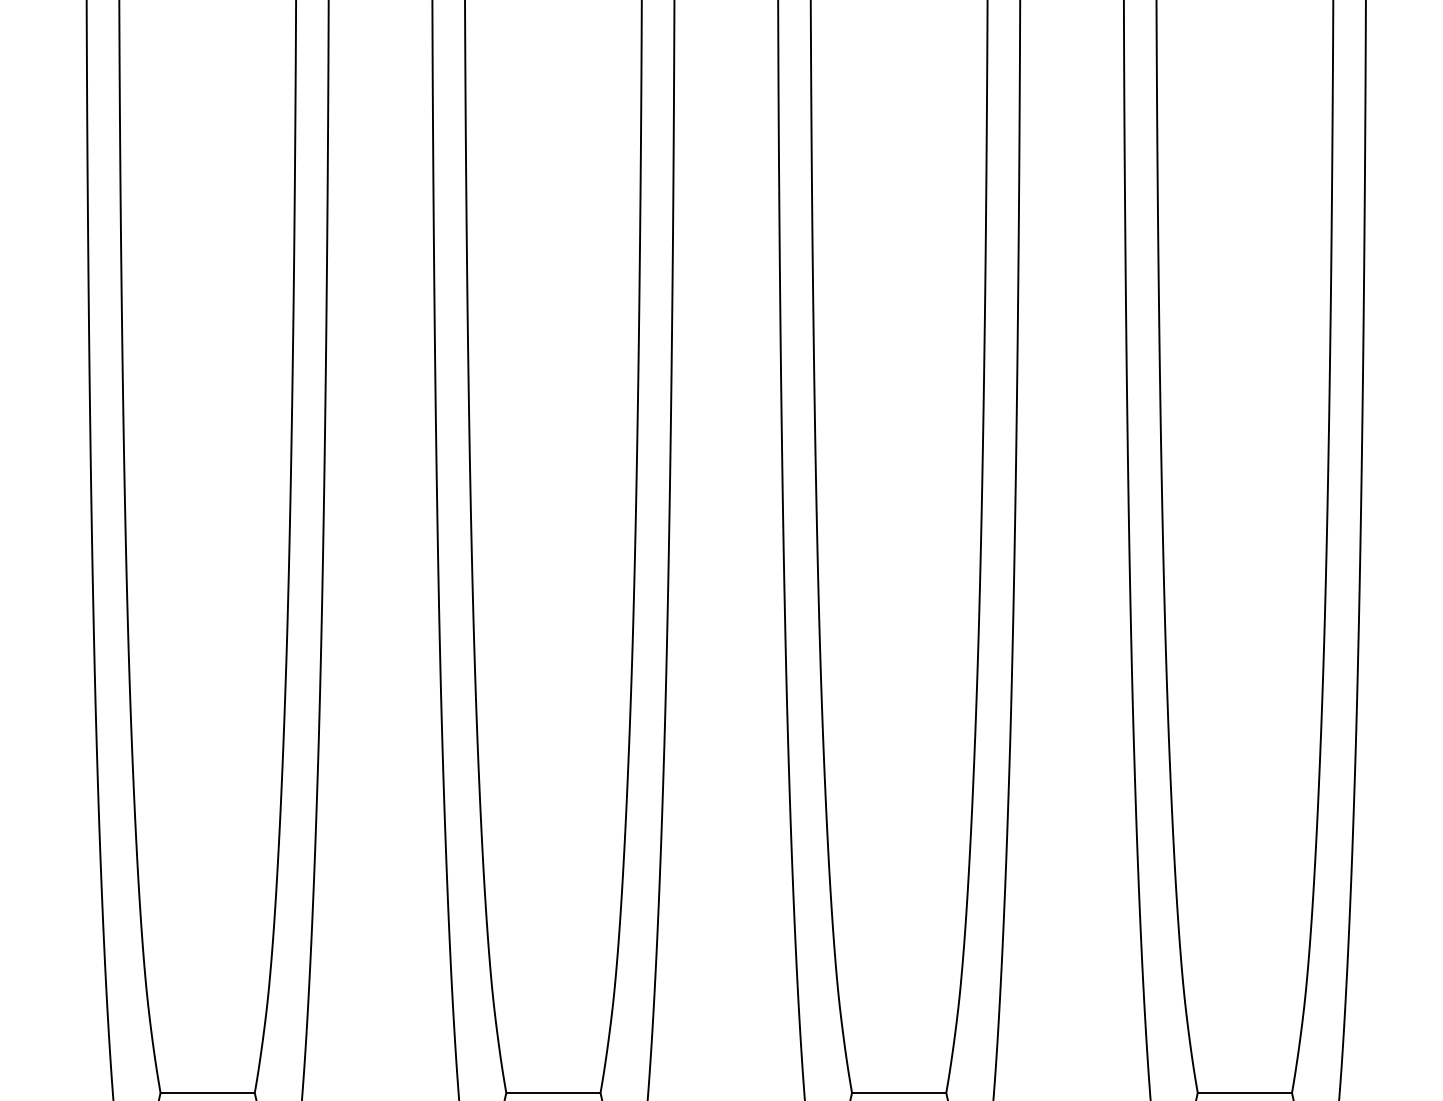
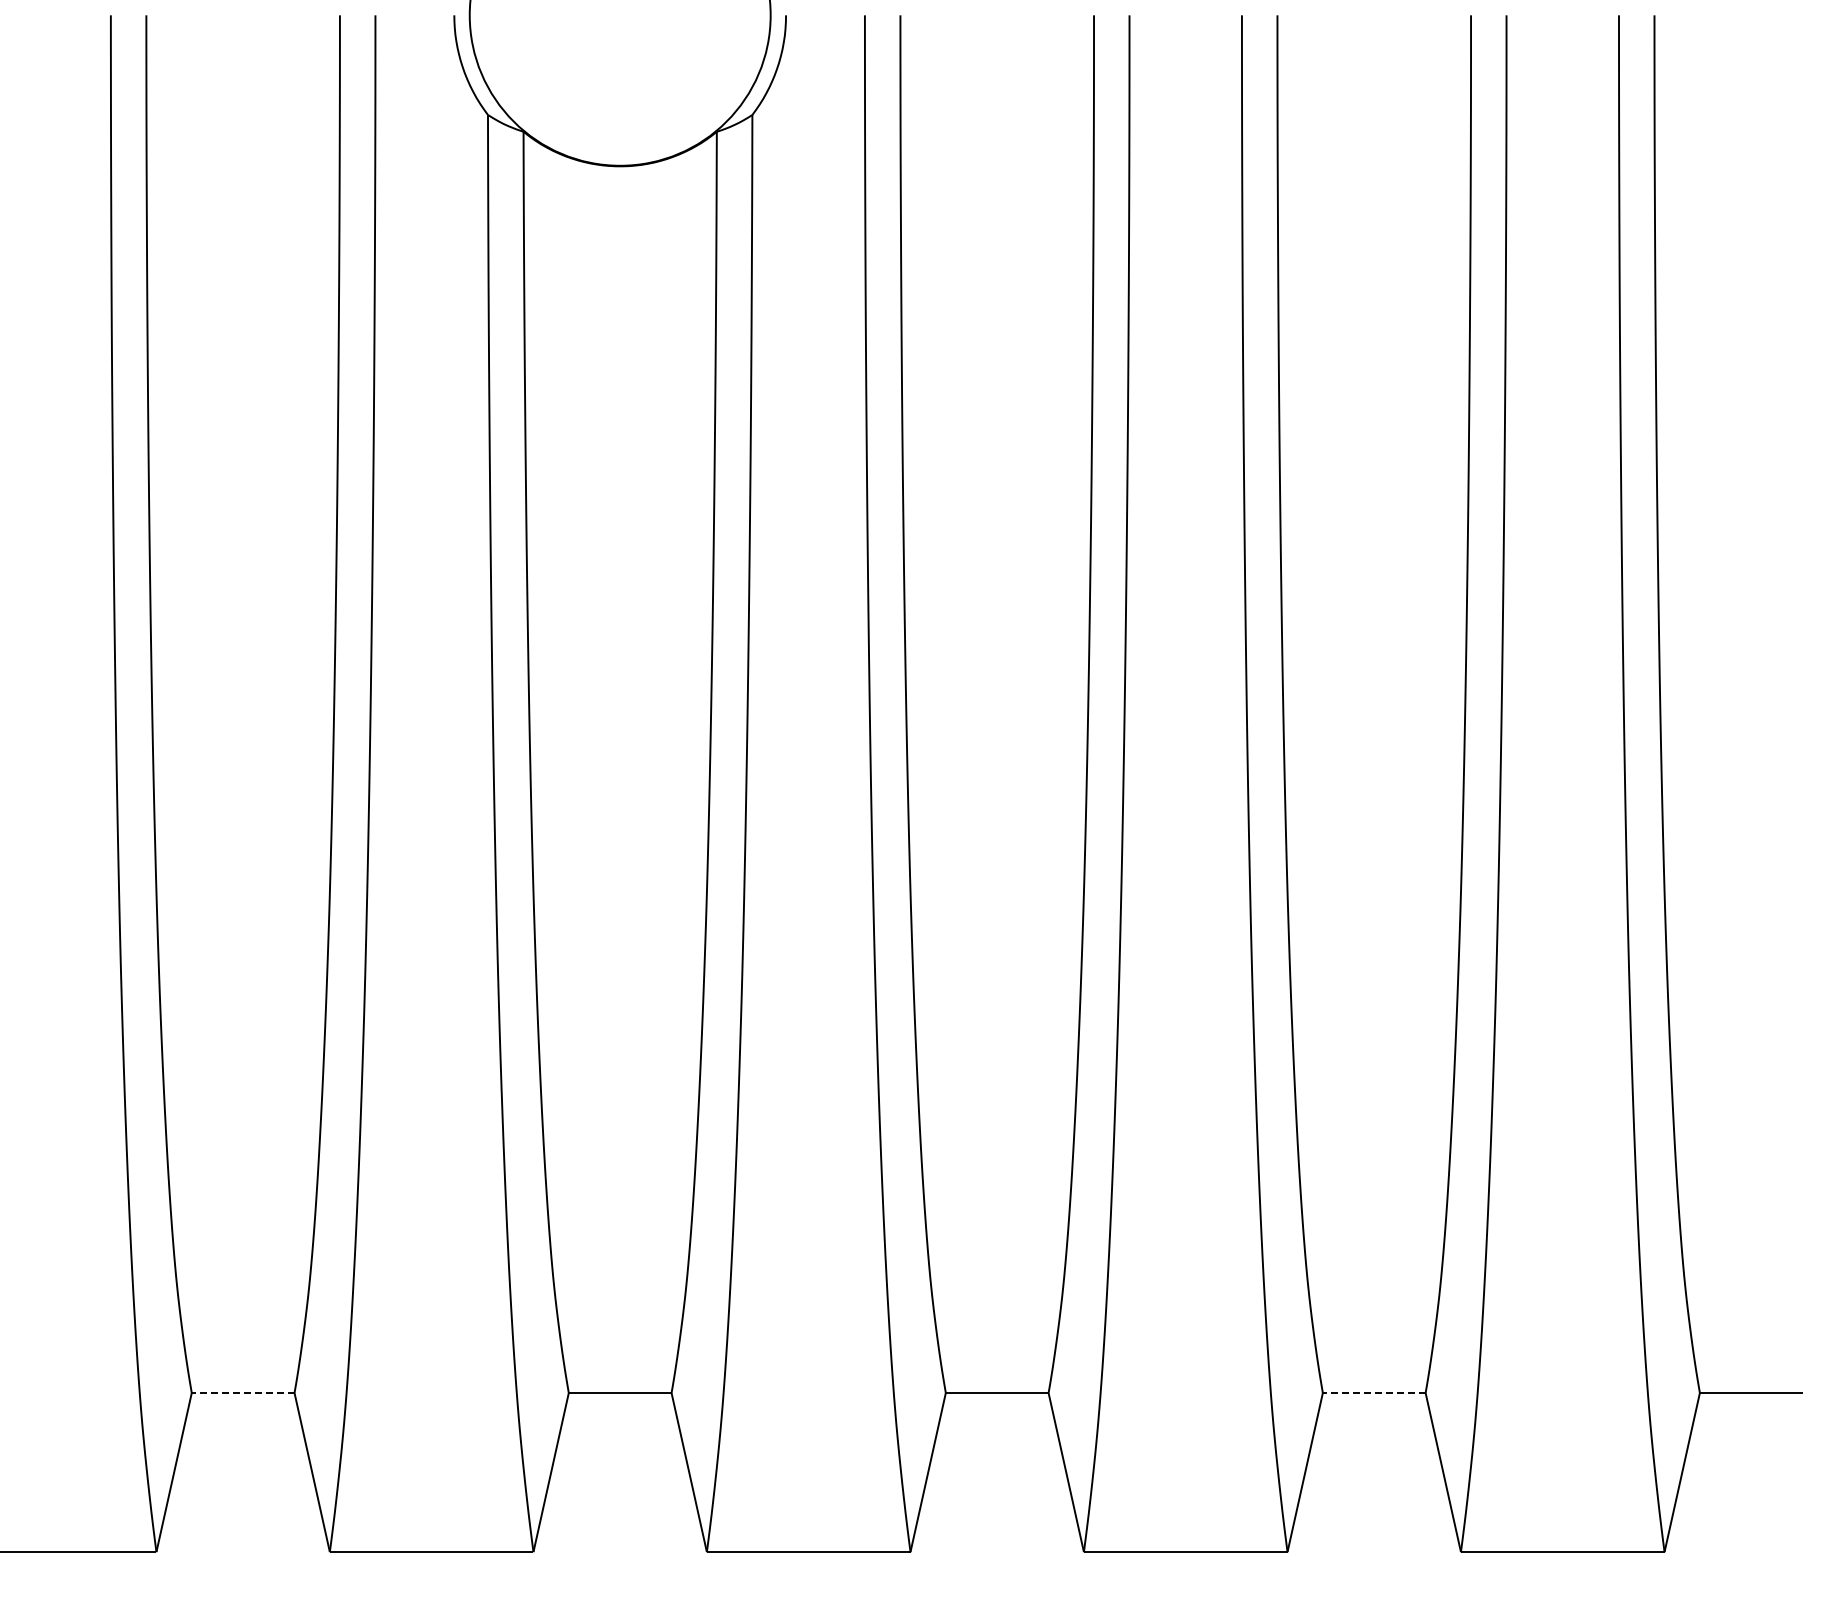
line: (207, 1093) -> (243, 1393), solid -> dashed
line: (1245, 1093) -> (1374, 1393), solid -> dashed

